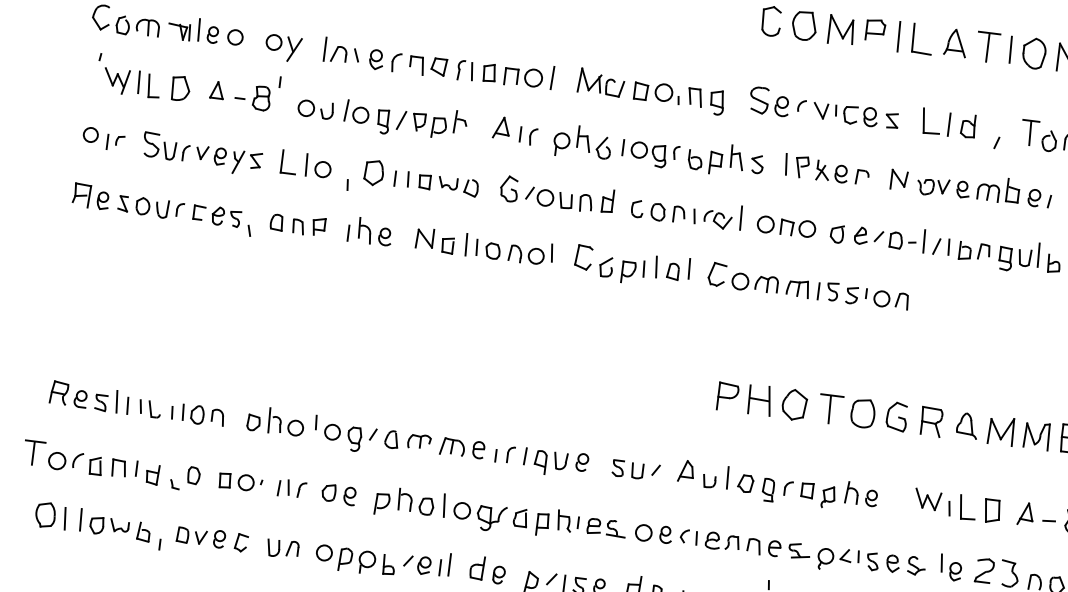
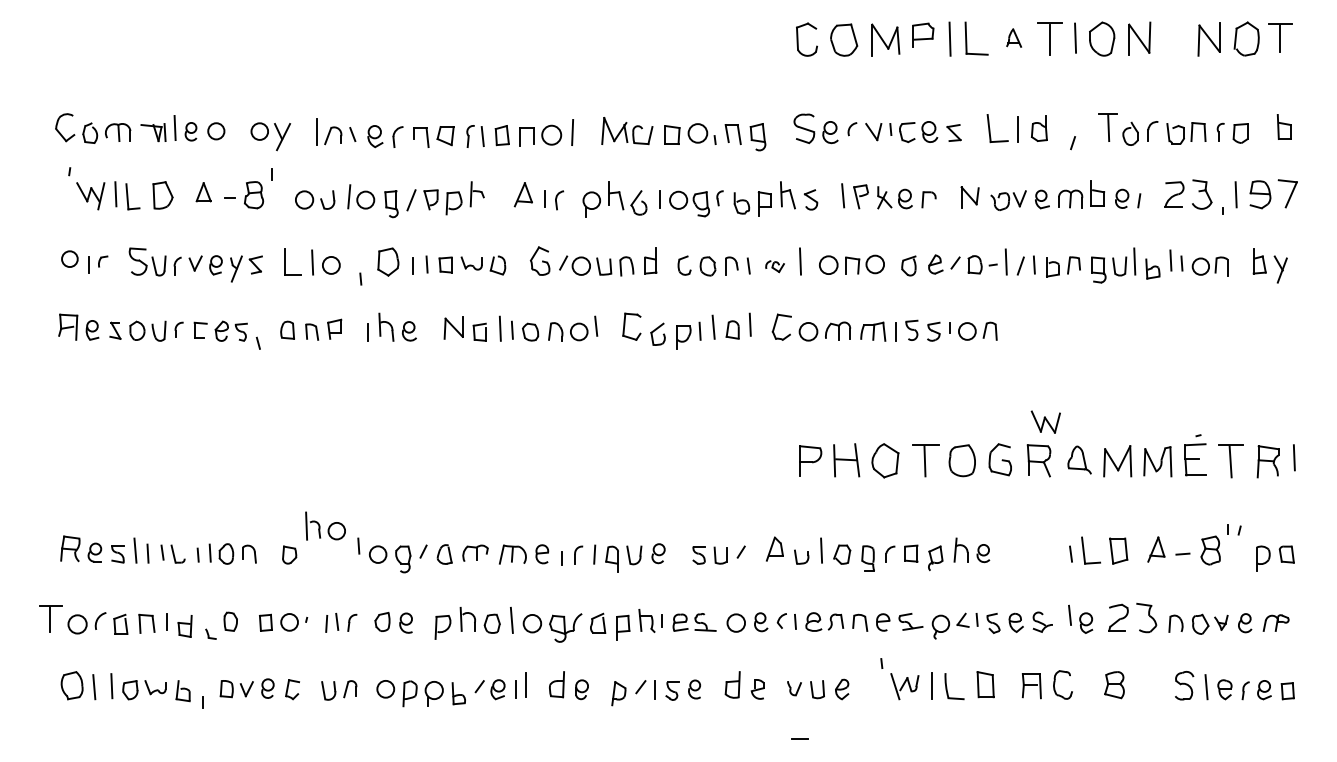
part: (955, 42) -> (1013, 37), size x0.6
part: (717, 219) -> (774, 266), size x0.6
part: (286, 421) -> (325, 525), moved
part: (927, 499) -> (1045, 421), moved

